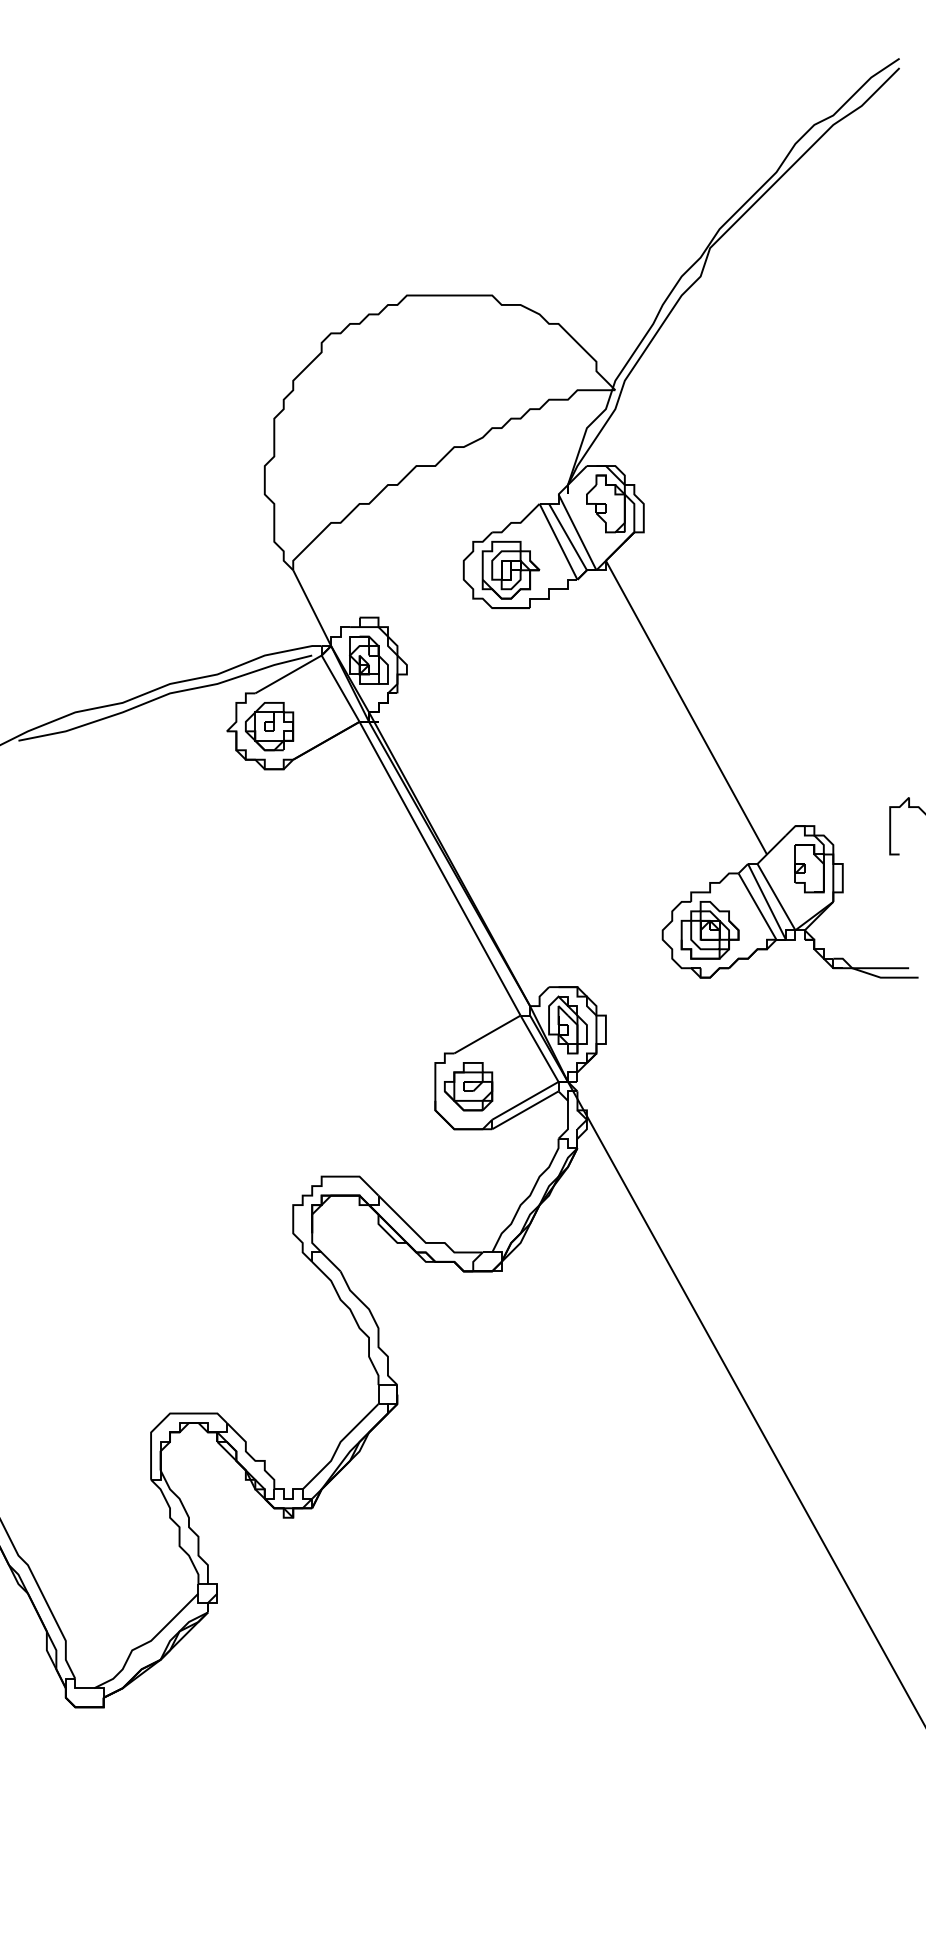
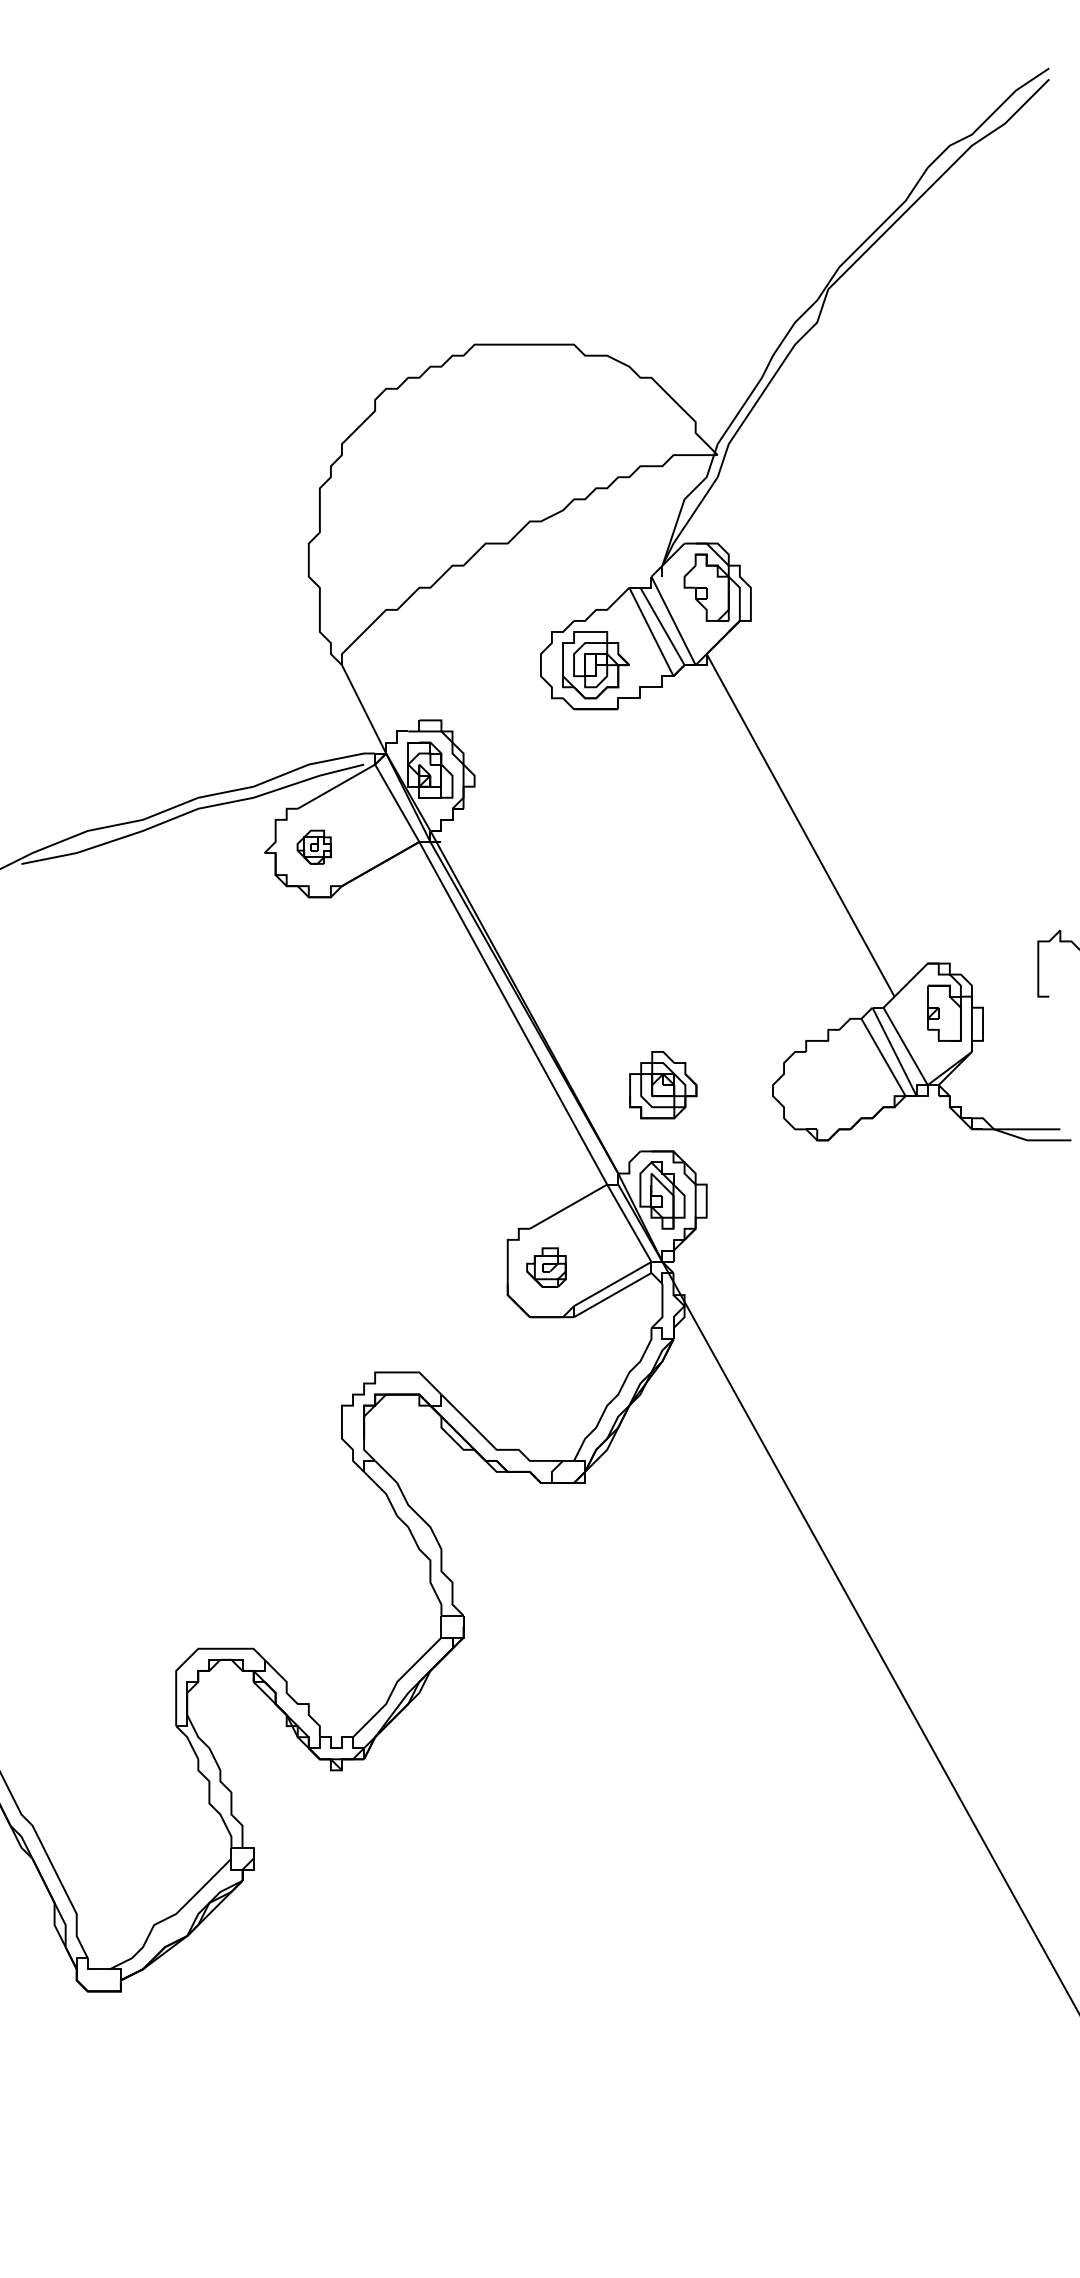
part: (268, 725) -> (313, 846), size x0.6
part: (710, 930) -> (663, 1085), moved
part: (468, 1086) -> (546, 1267), size x0.7

